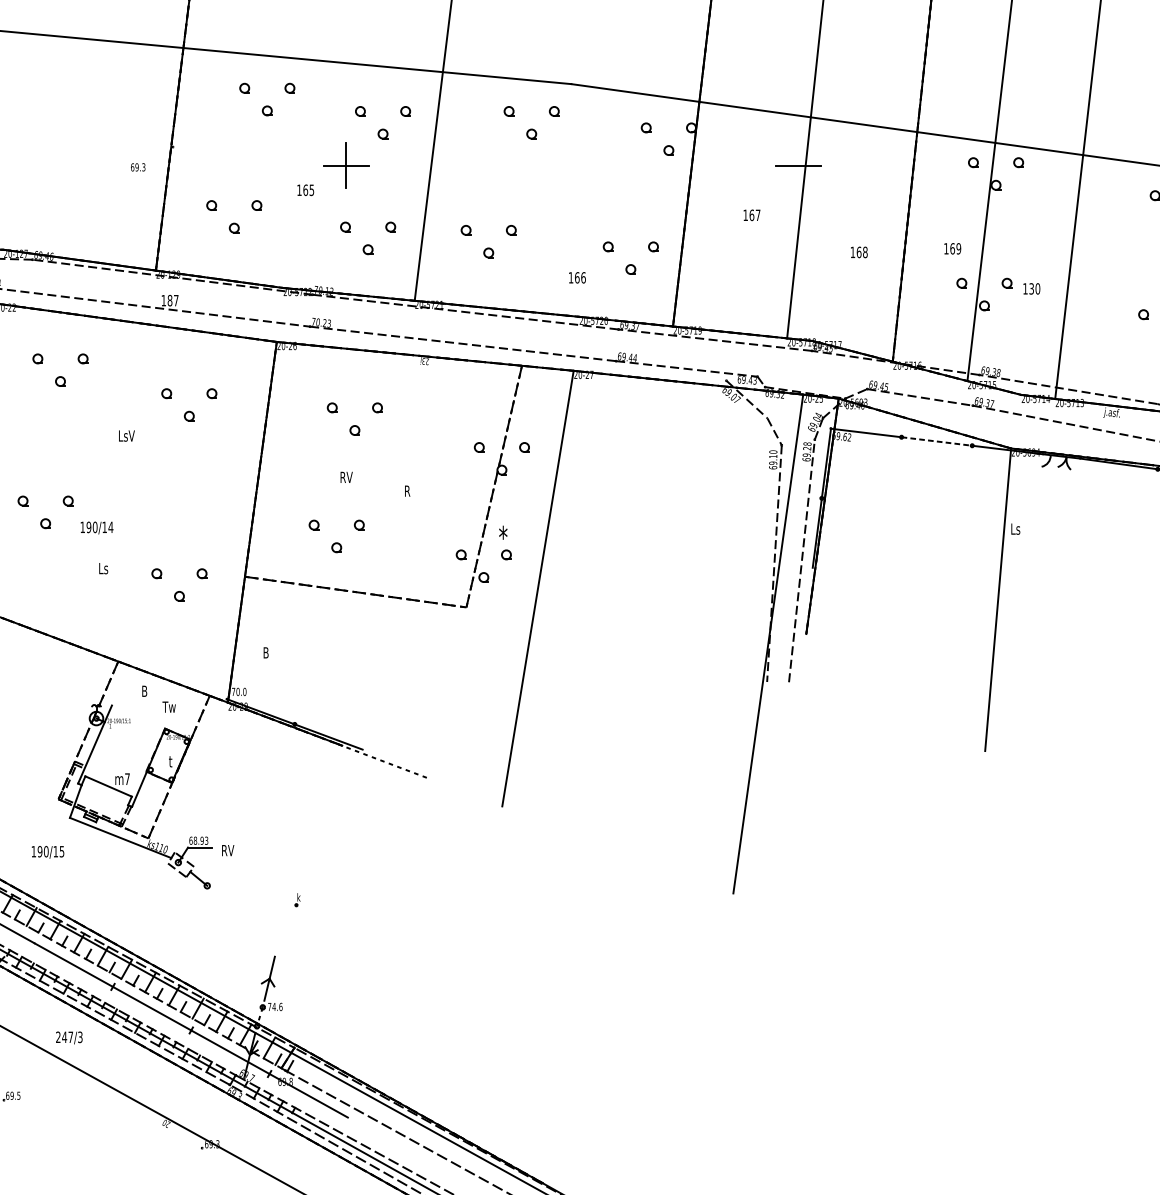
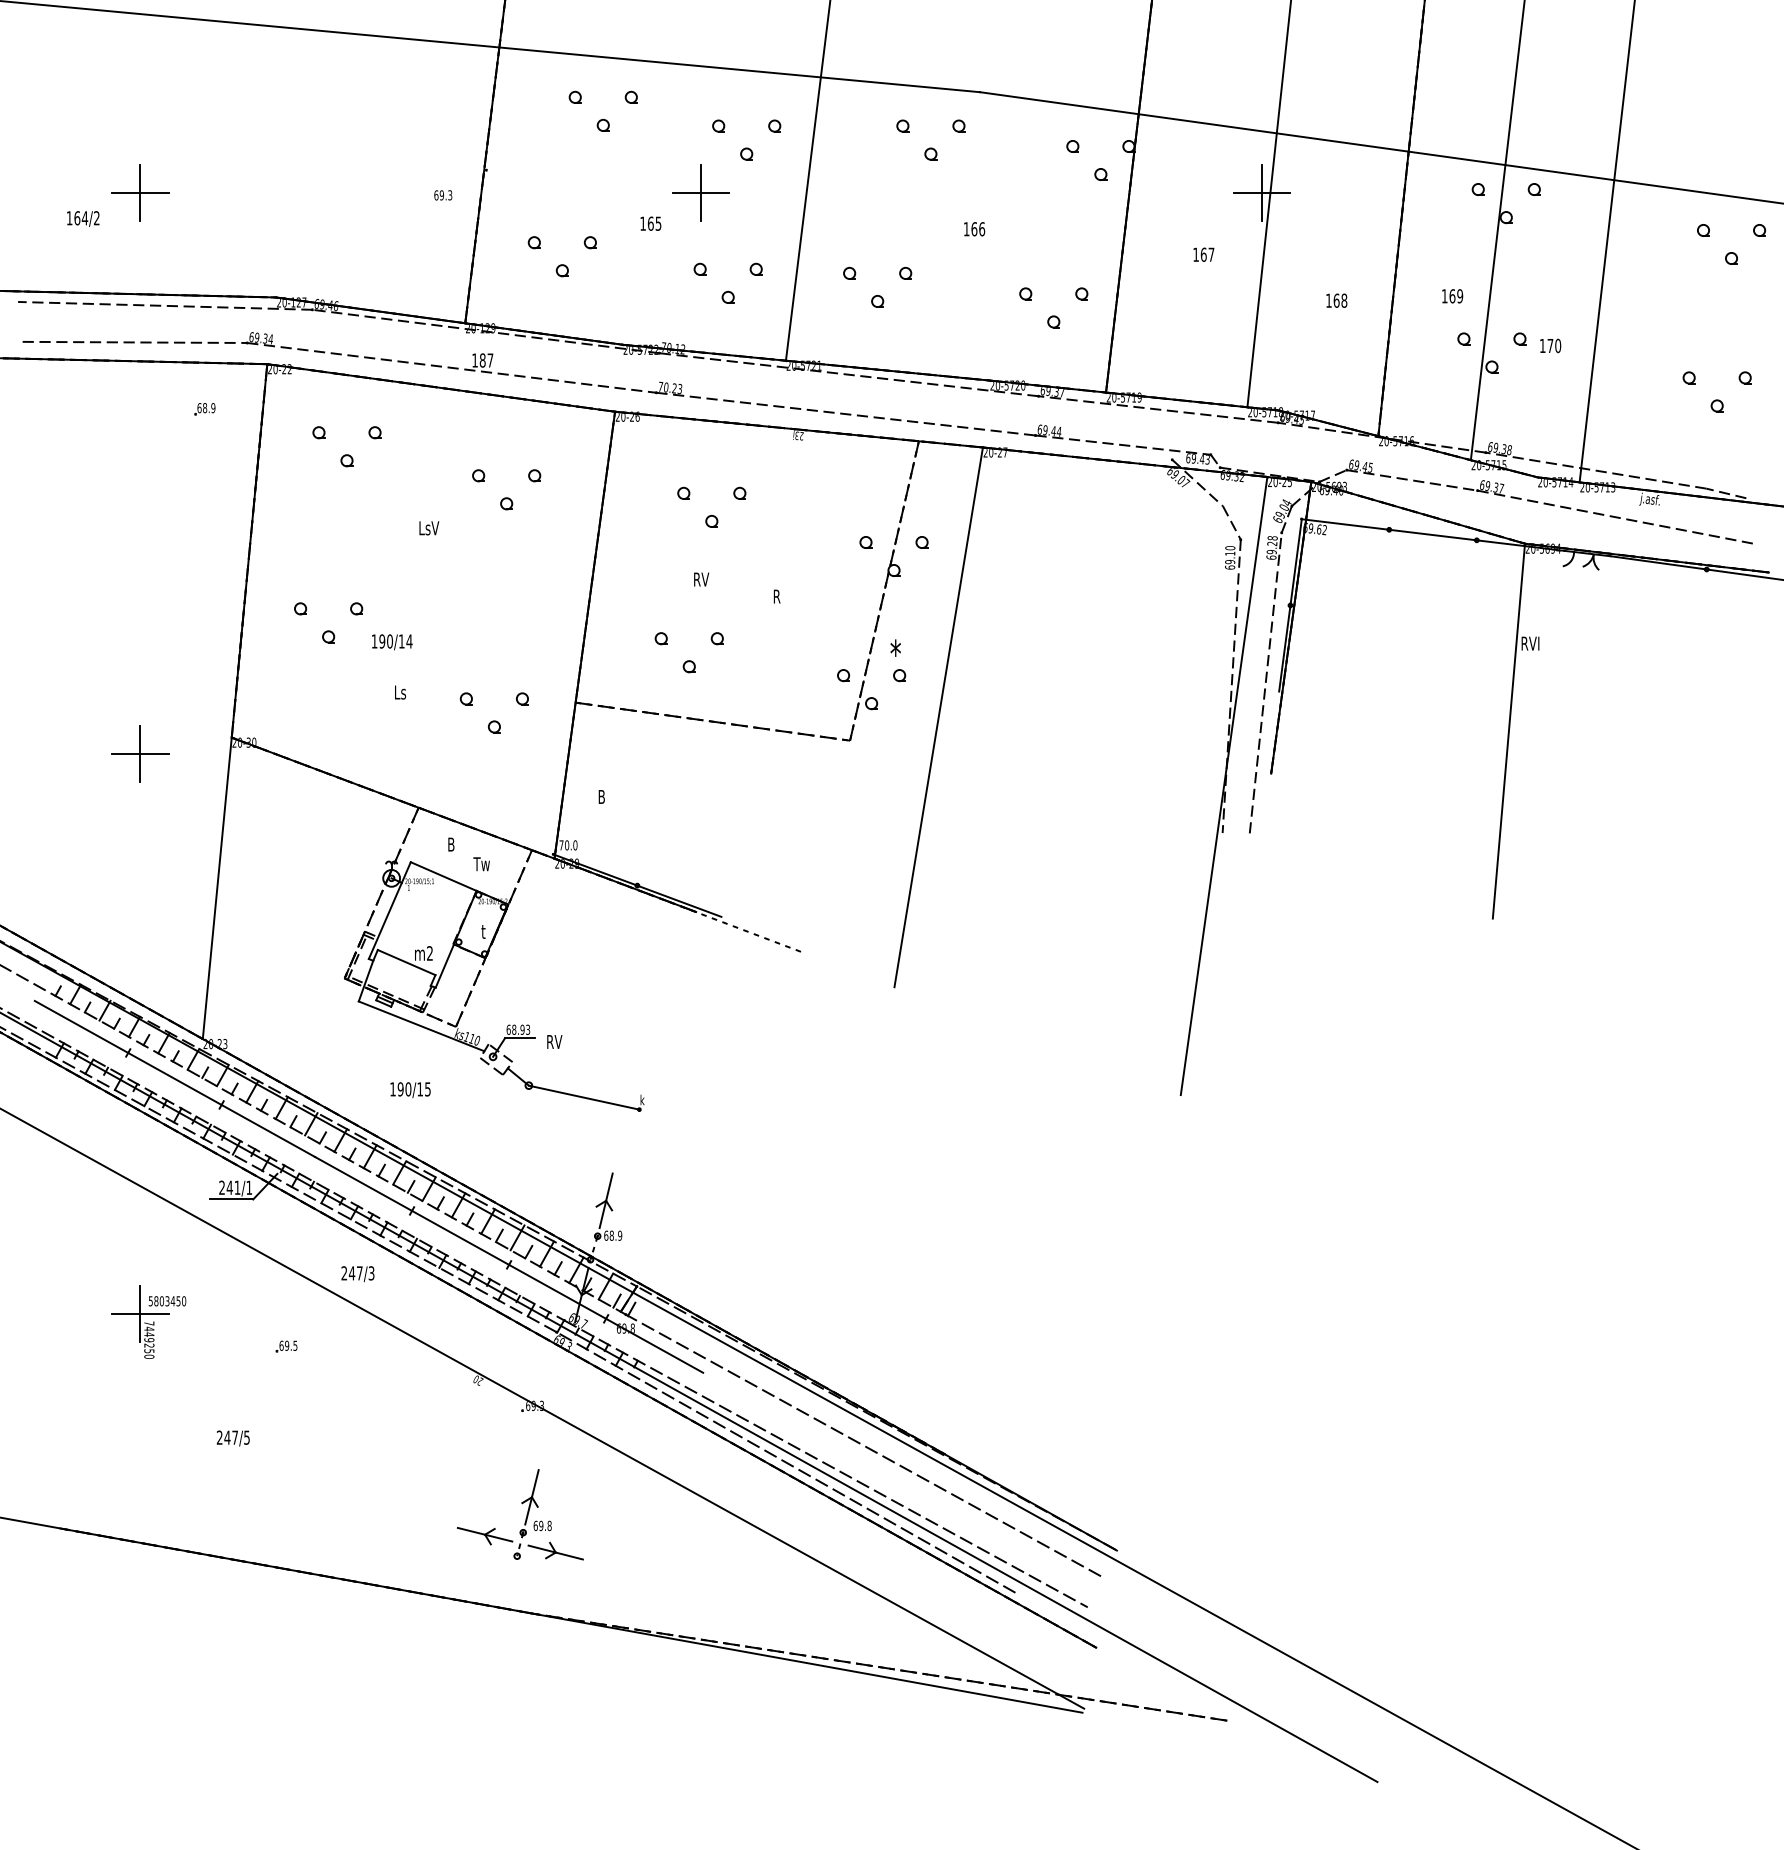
line: (798, 165) -> (1261, 193), added
text: (577, 278) -> (974, 229), moved
text: (1031, 288) -> (1550, 345), 130 -> 170
line: (937, 441) -> (1433, 535), dashed -> solid
text: (1015, 529) -> (1530, 643), Ls -> RVI
line: (138, 717) -> (443, 876), added
text: (127, 779) -> (429, 953), m7 -> m2
text: (47, 851) -> (410, 1089), moved
line: (251, 895) -> (583, 1097), added
text: (275, 1006) -> (613, 1235), 74.6 -> 68.9

